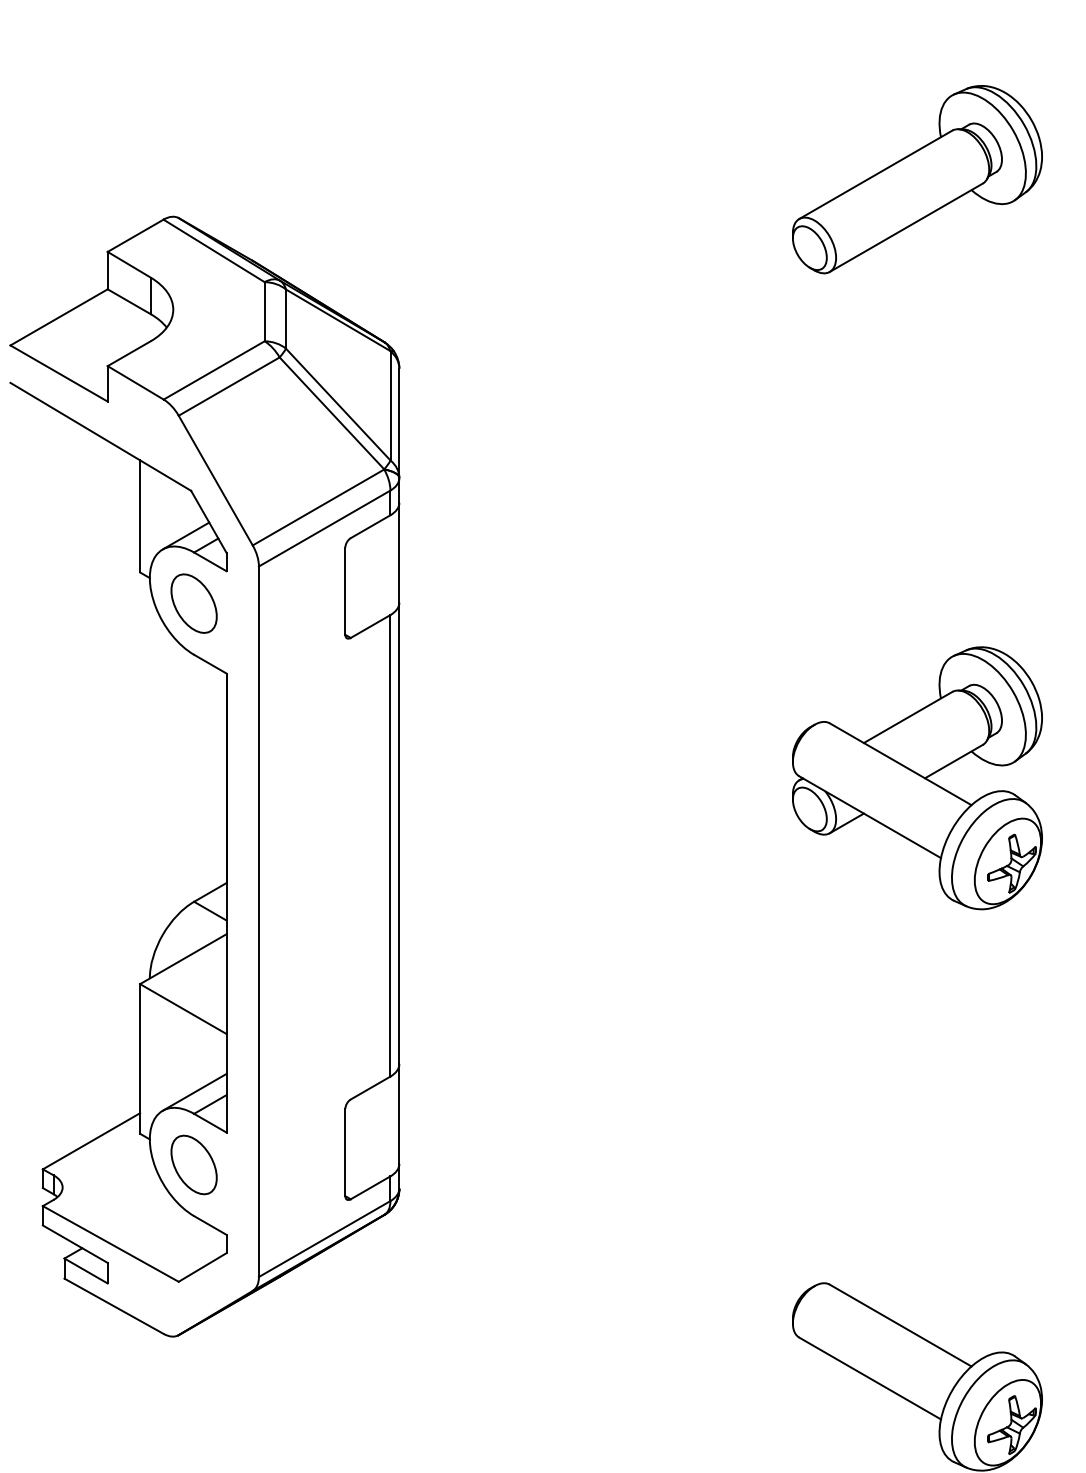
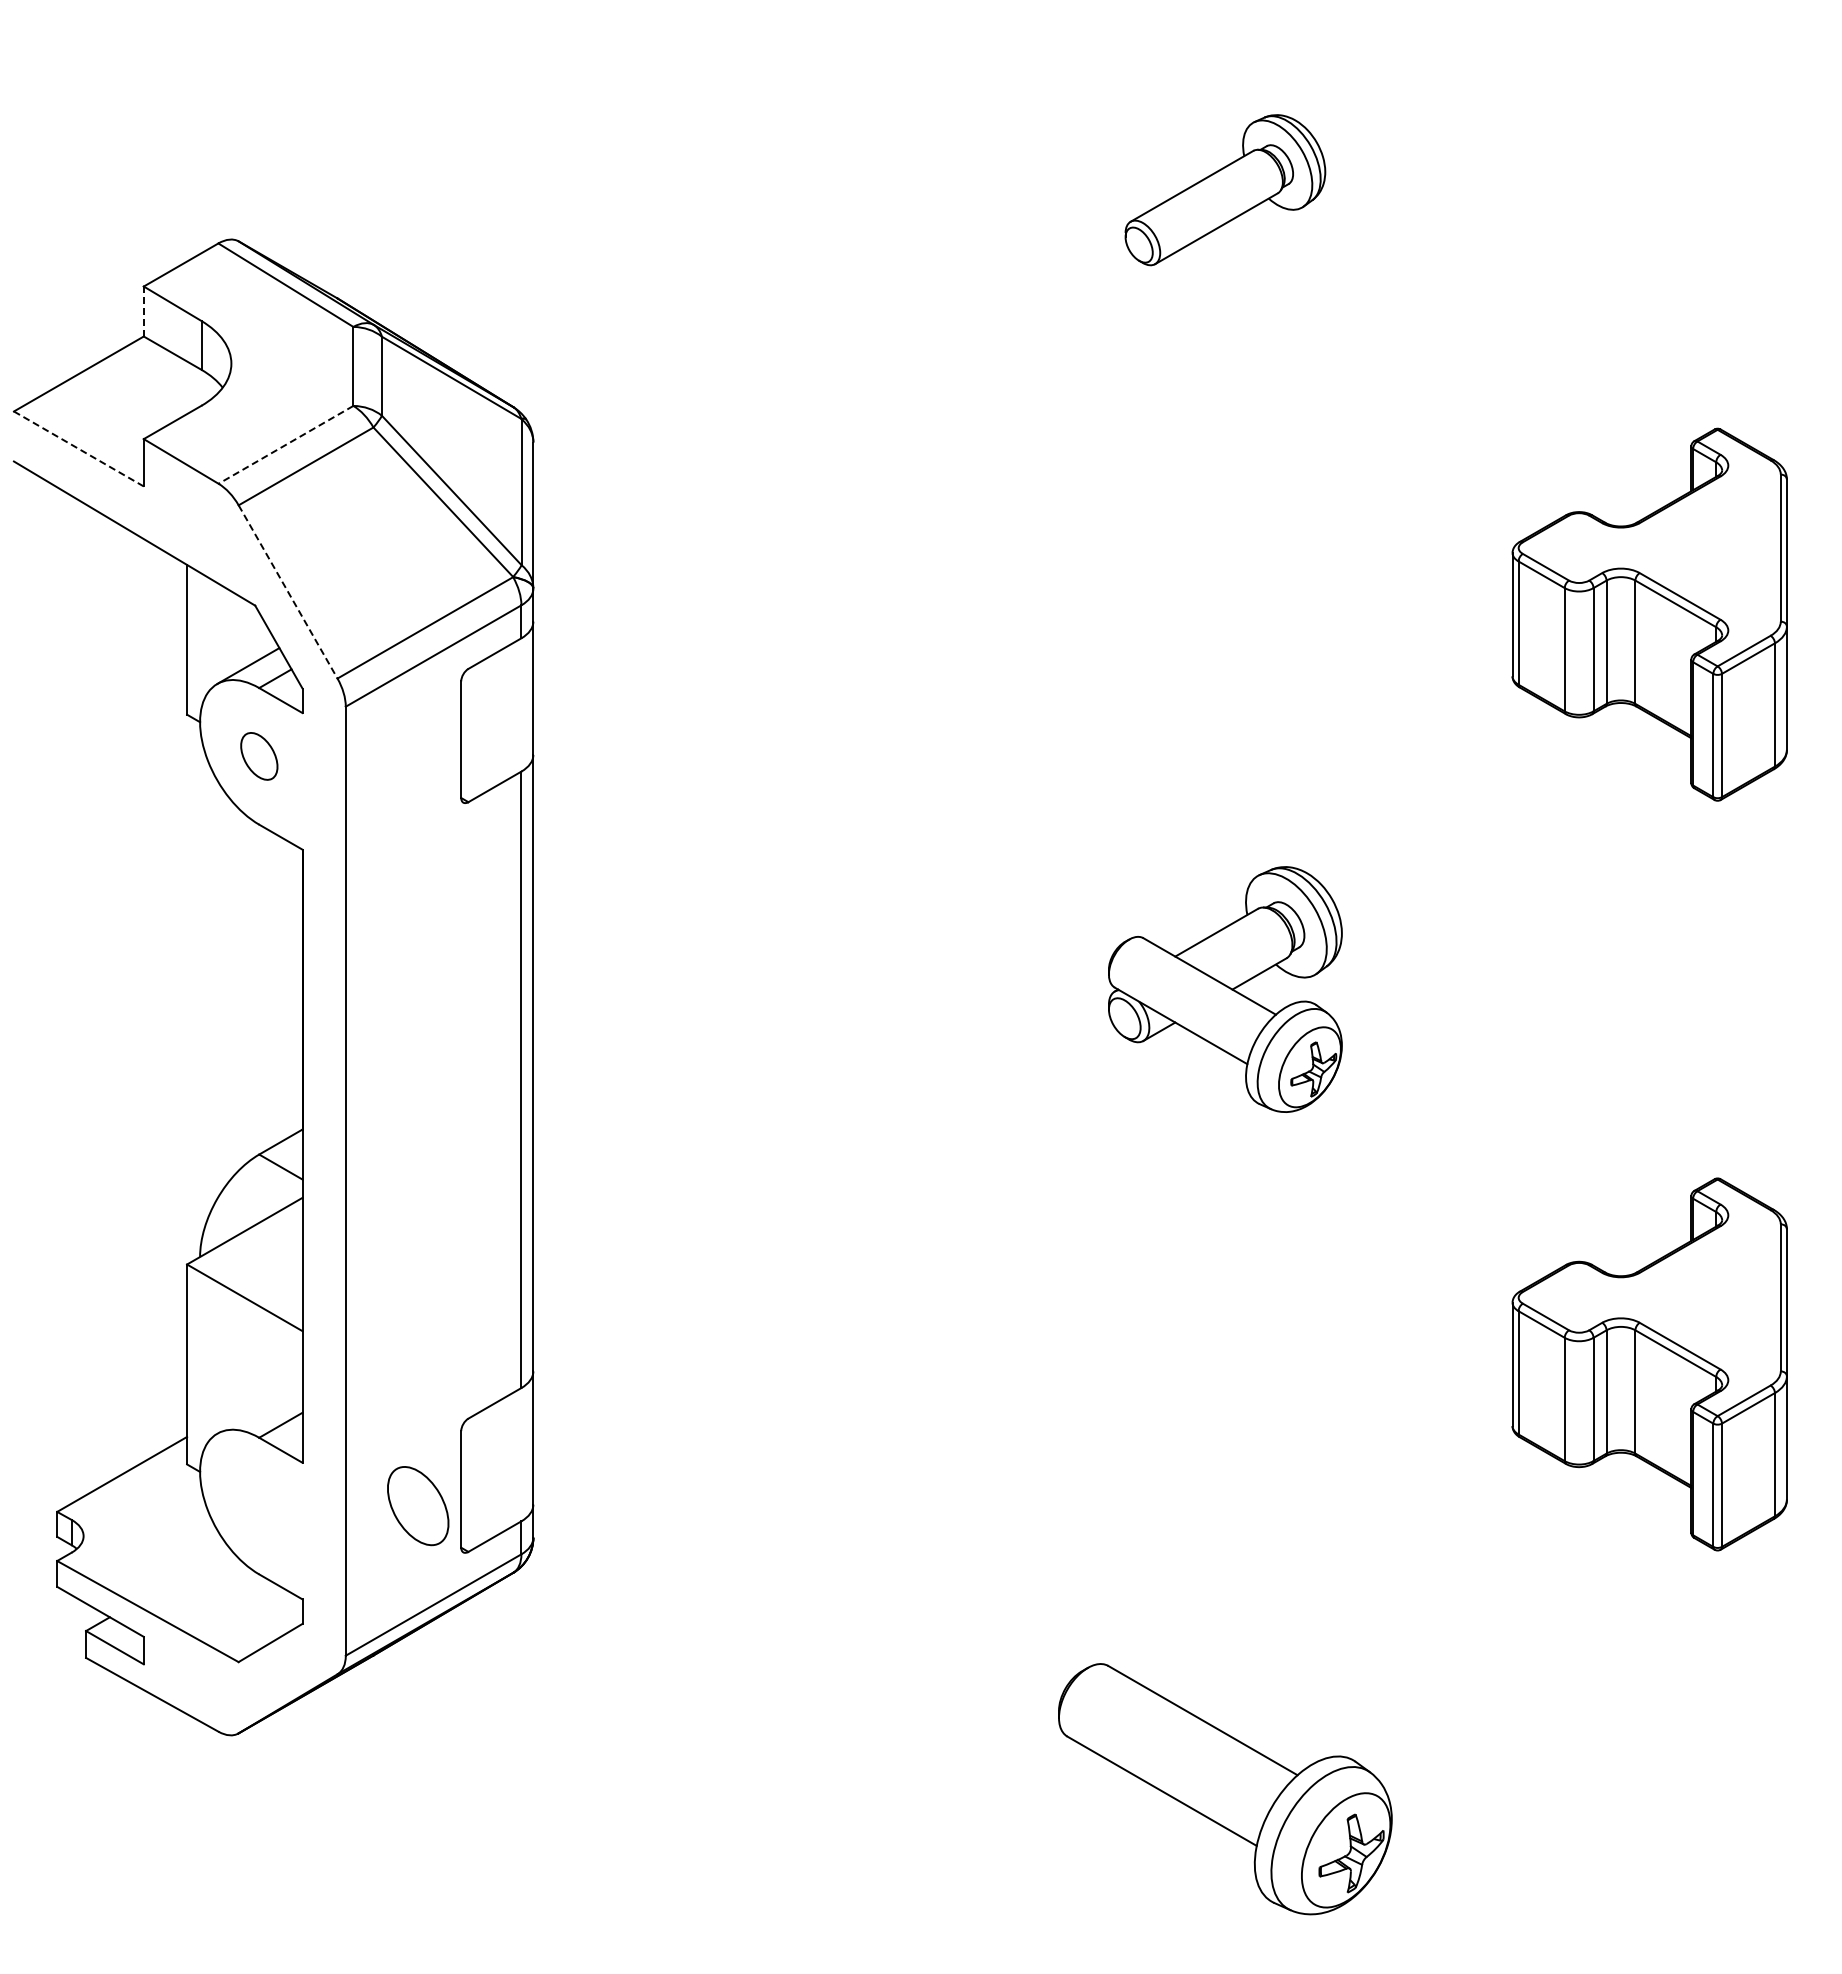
part: (917, 180) -> (1225, 190), size x0.6
line: (107, 270) -> (143, 311), solid -> dashed
line: (214, 370) -> (286, 444), solid -> dashed
line: (58, 373) -> (78, 448), solid -> dashed
line: (216, 480) -> (288, 591), solid -> dashed
part: (194, 603) -> (259, 756), size x0.6
part: (917, 778) -> (1225, 989), size x0.7
line: (194, 1091) -> (259, 1408), removed
part: (194, 1165) -> (418, 1506), moved

